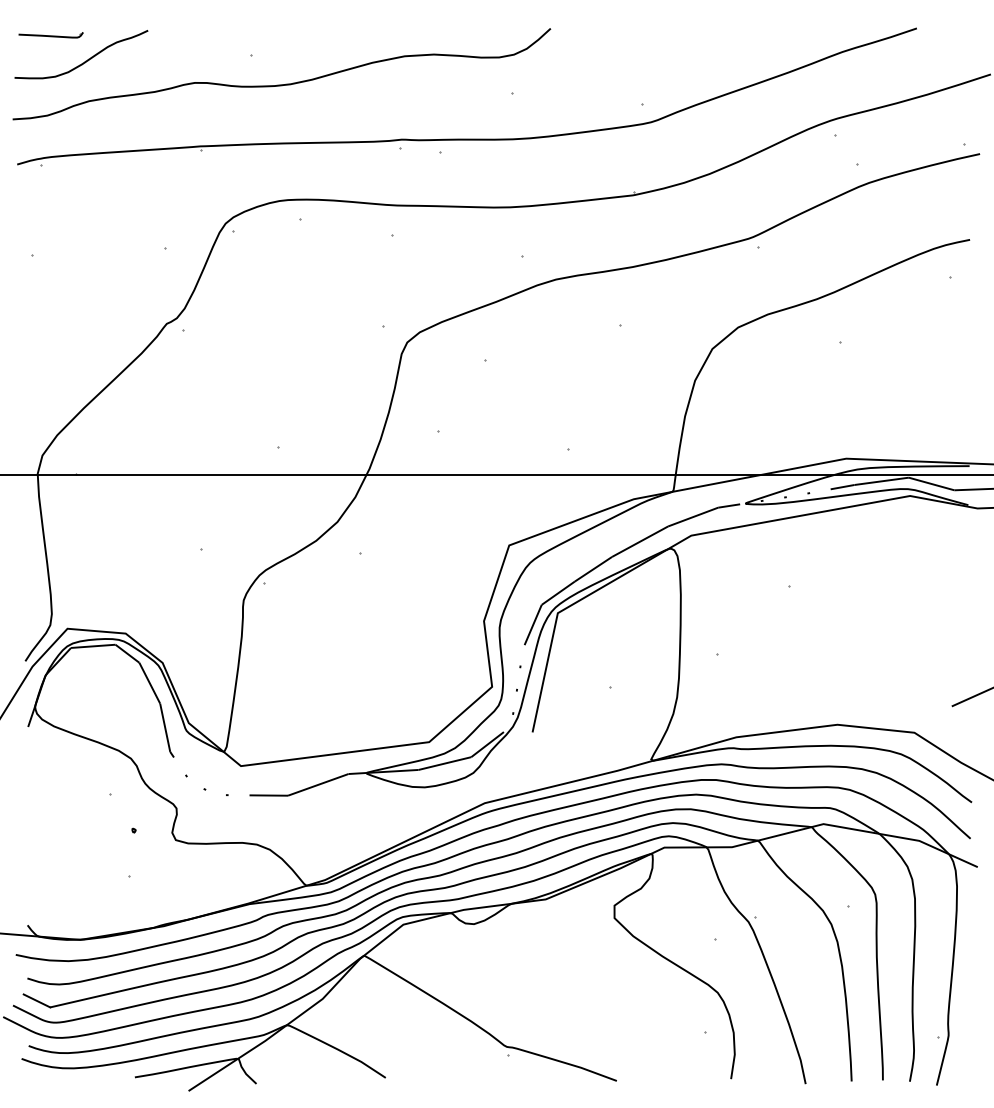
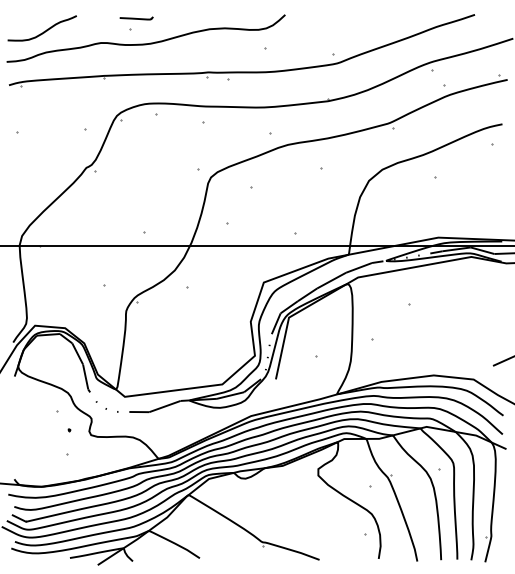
part: (50, 35) -> (136, 18), moved

